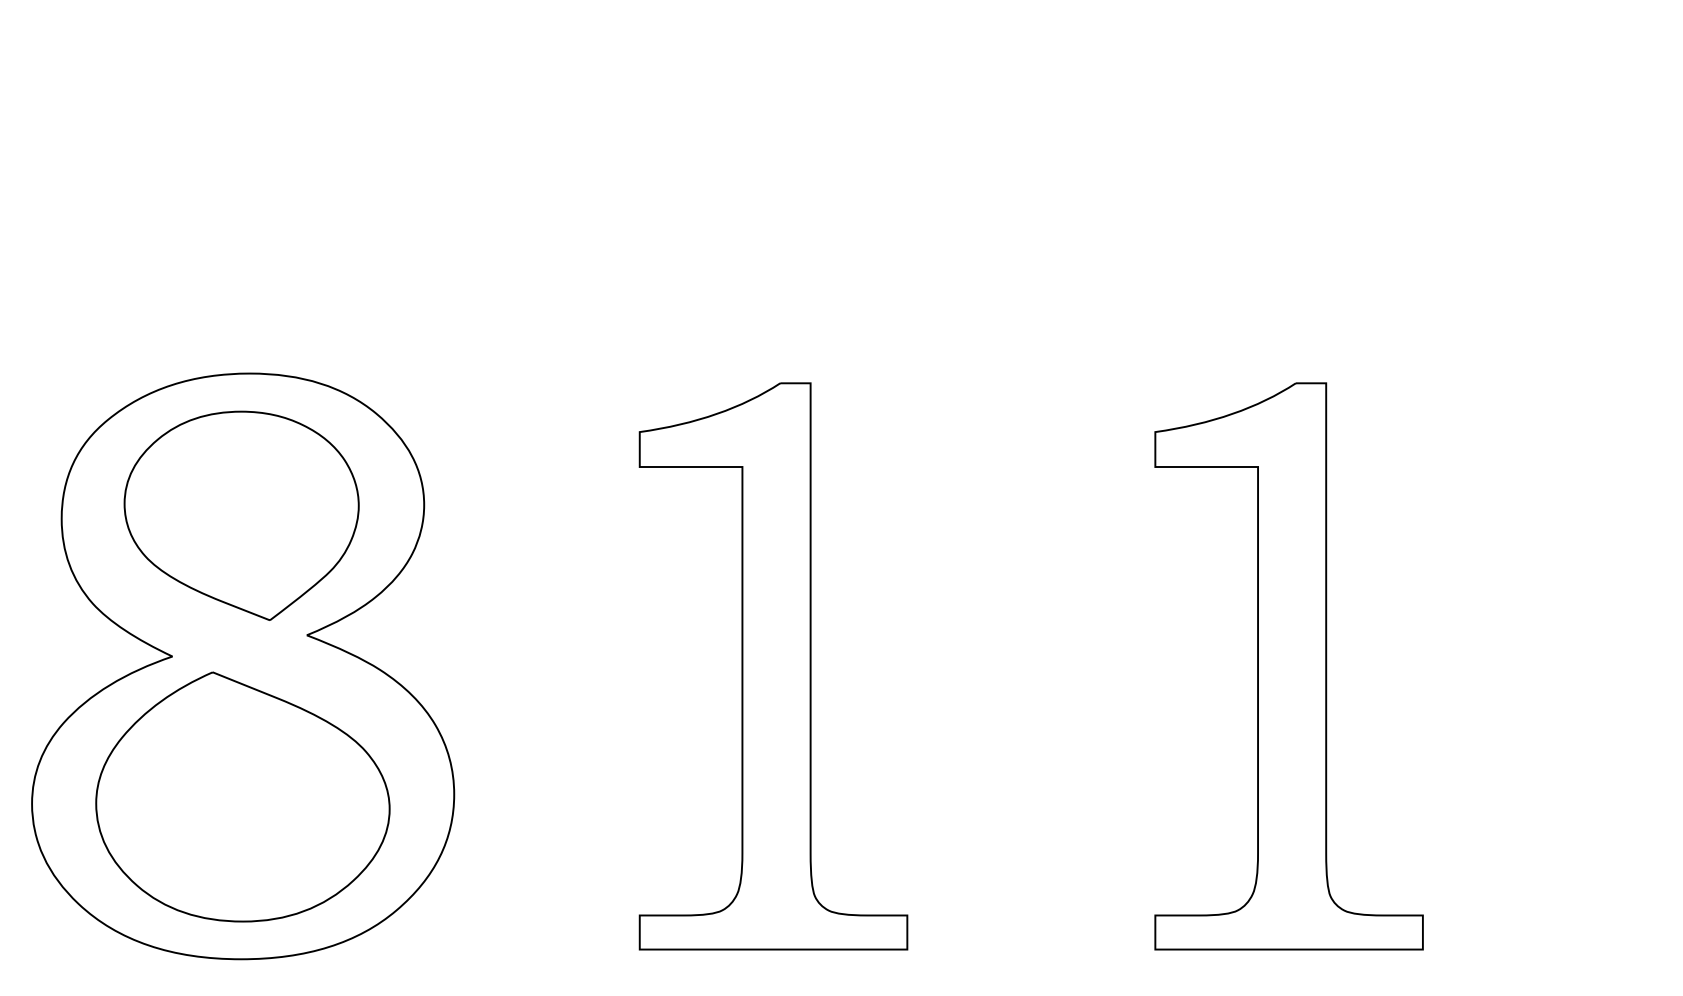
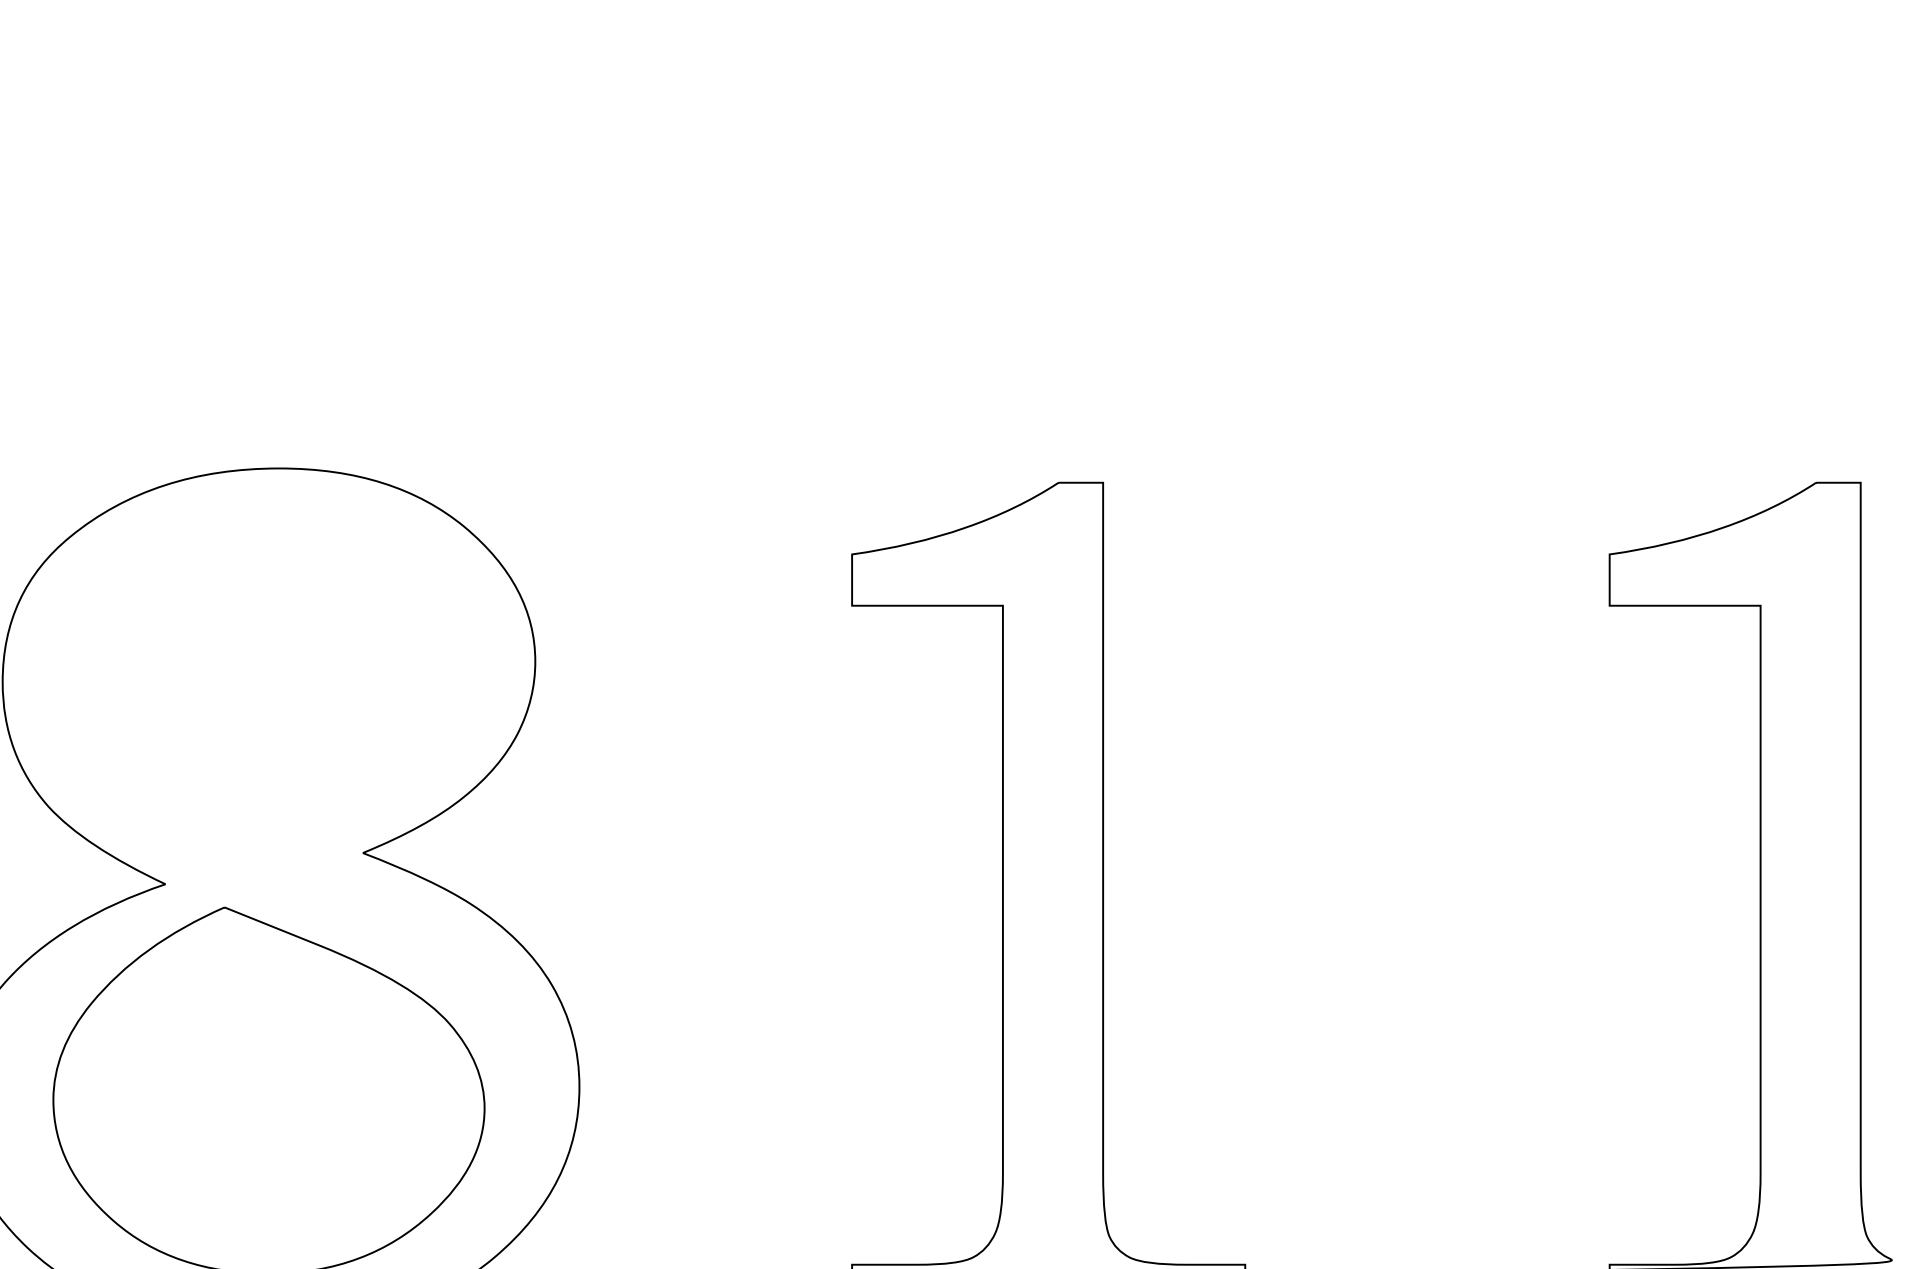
part: (241, 515) -> (266, 677), removed

